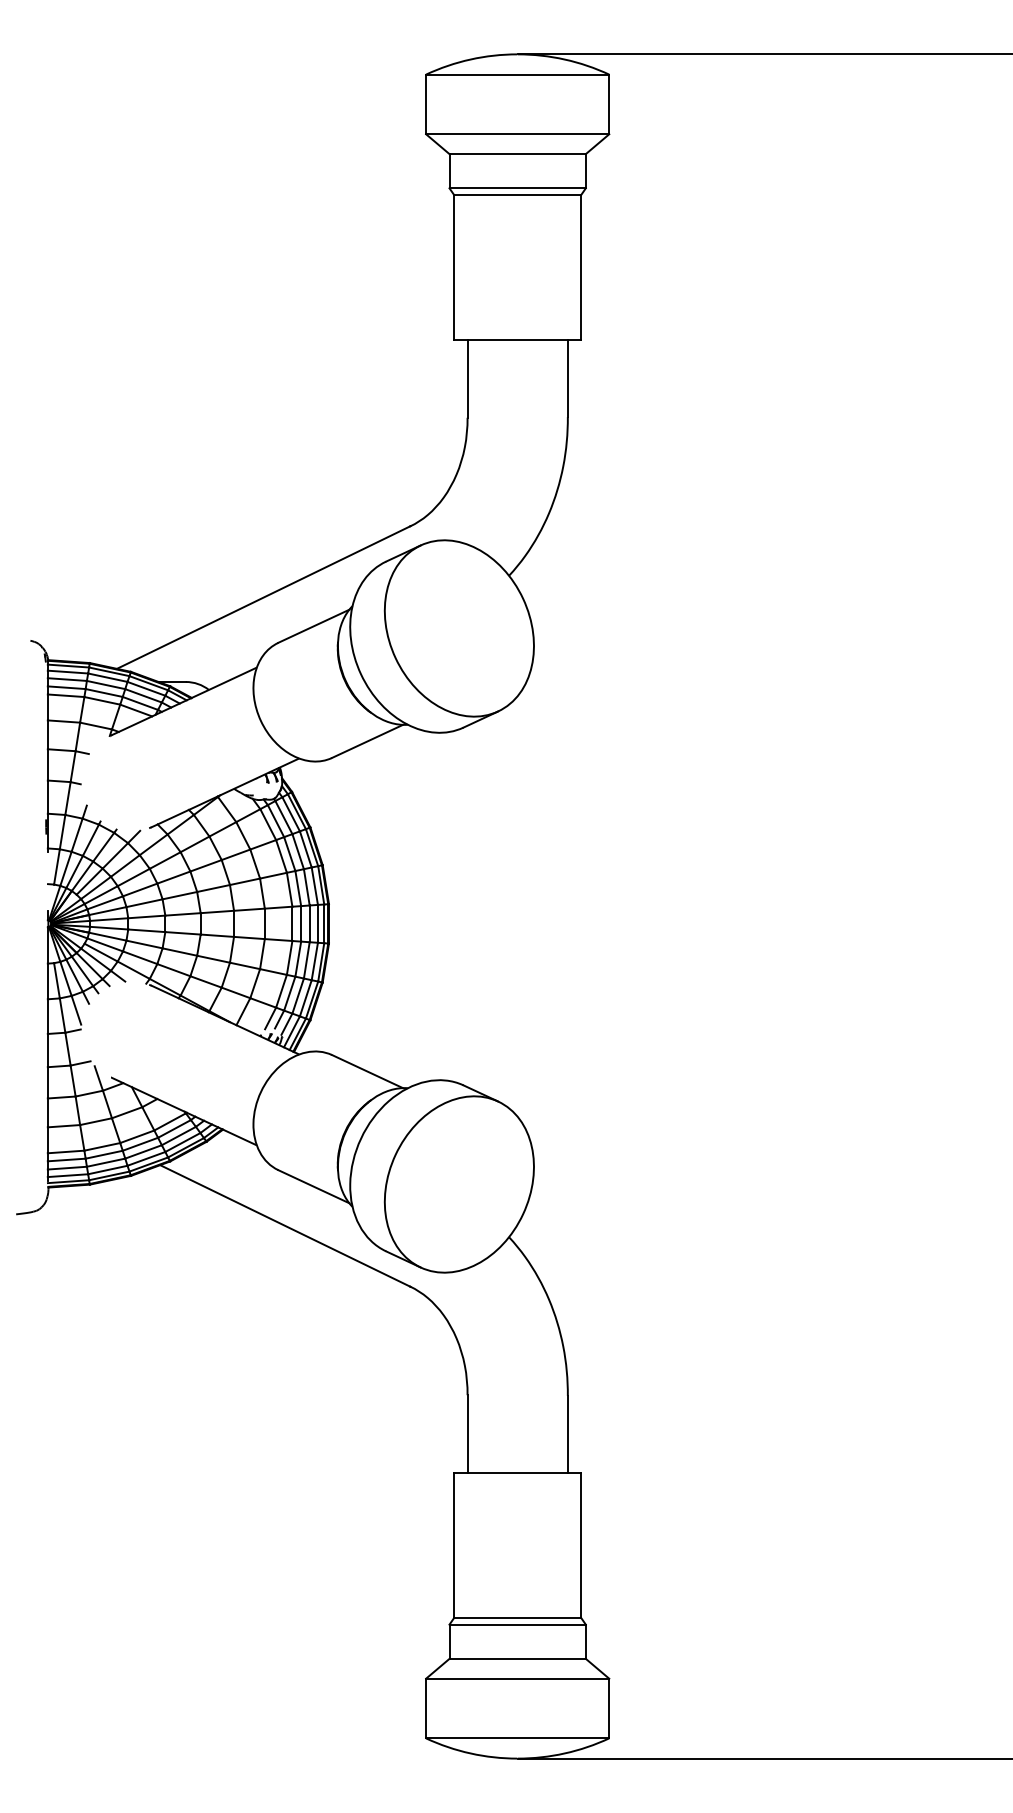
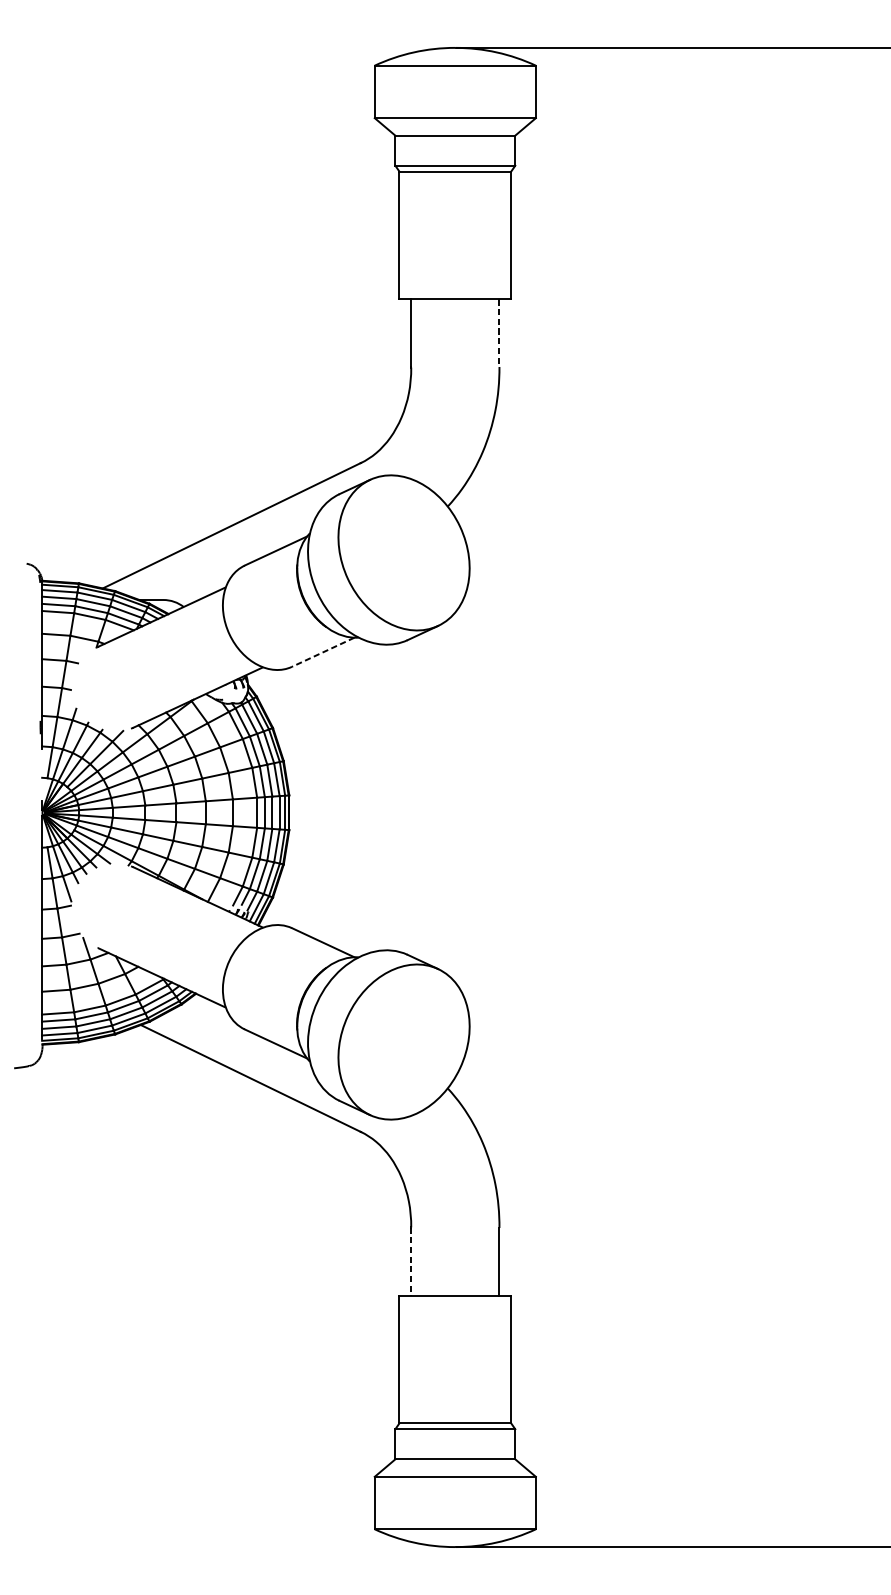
line: (567, 379) -> (499, 333), solid -> dashed
line: (367, 741) -> (323, 652), solid -> dashed
line: (467, 1434) -> (411, 1261), solid -> dashed

